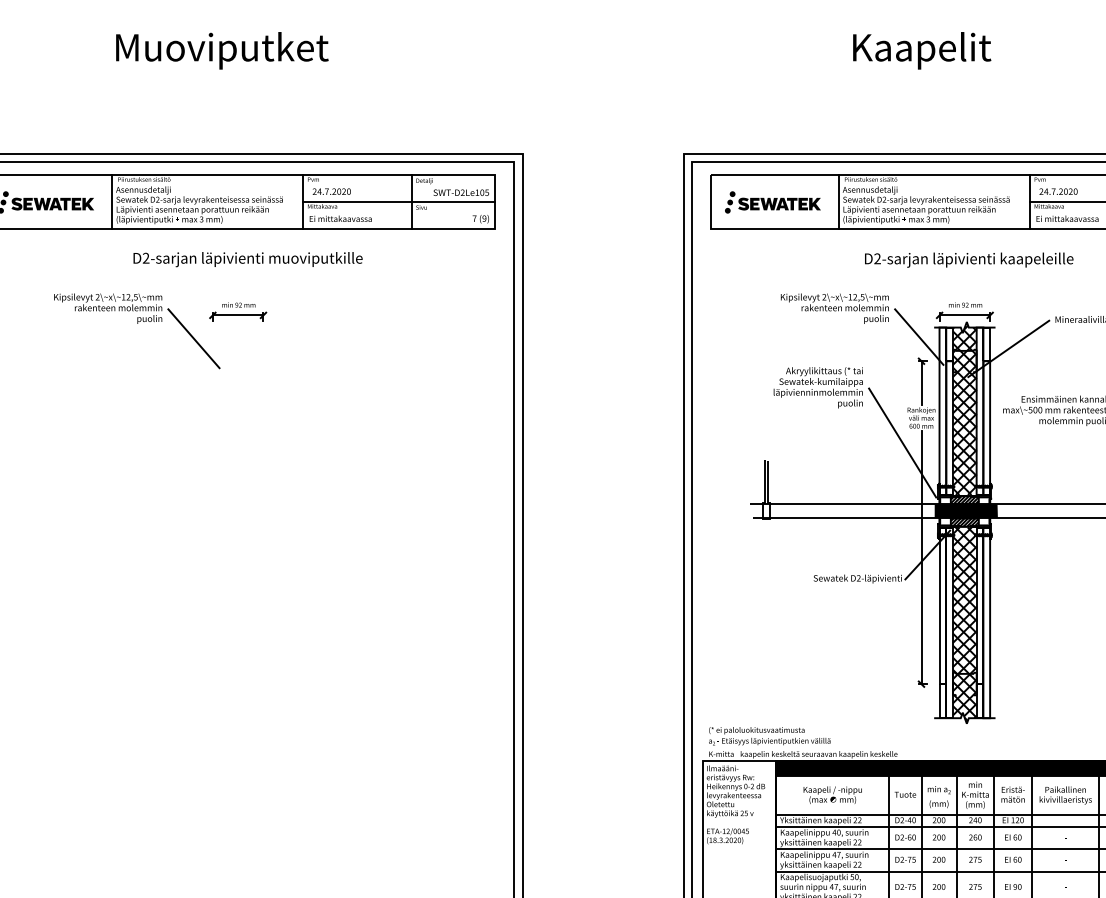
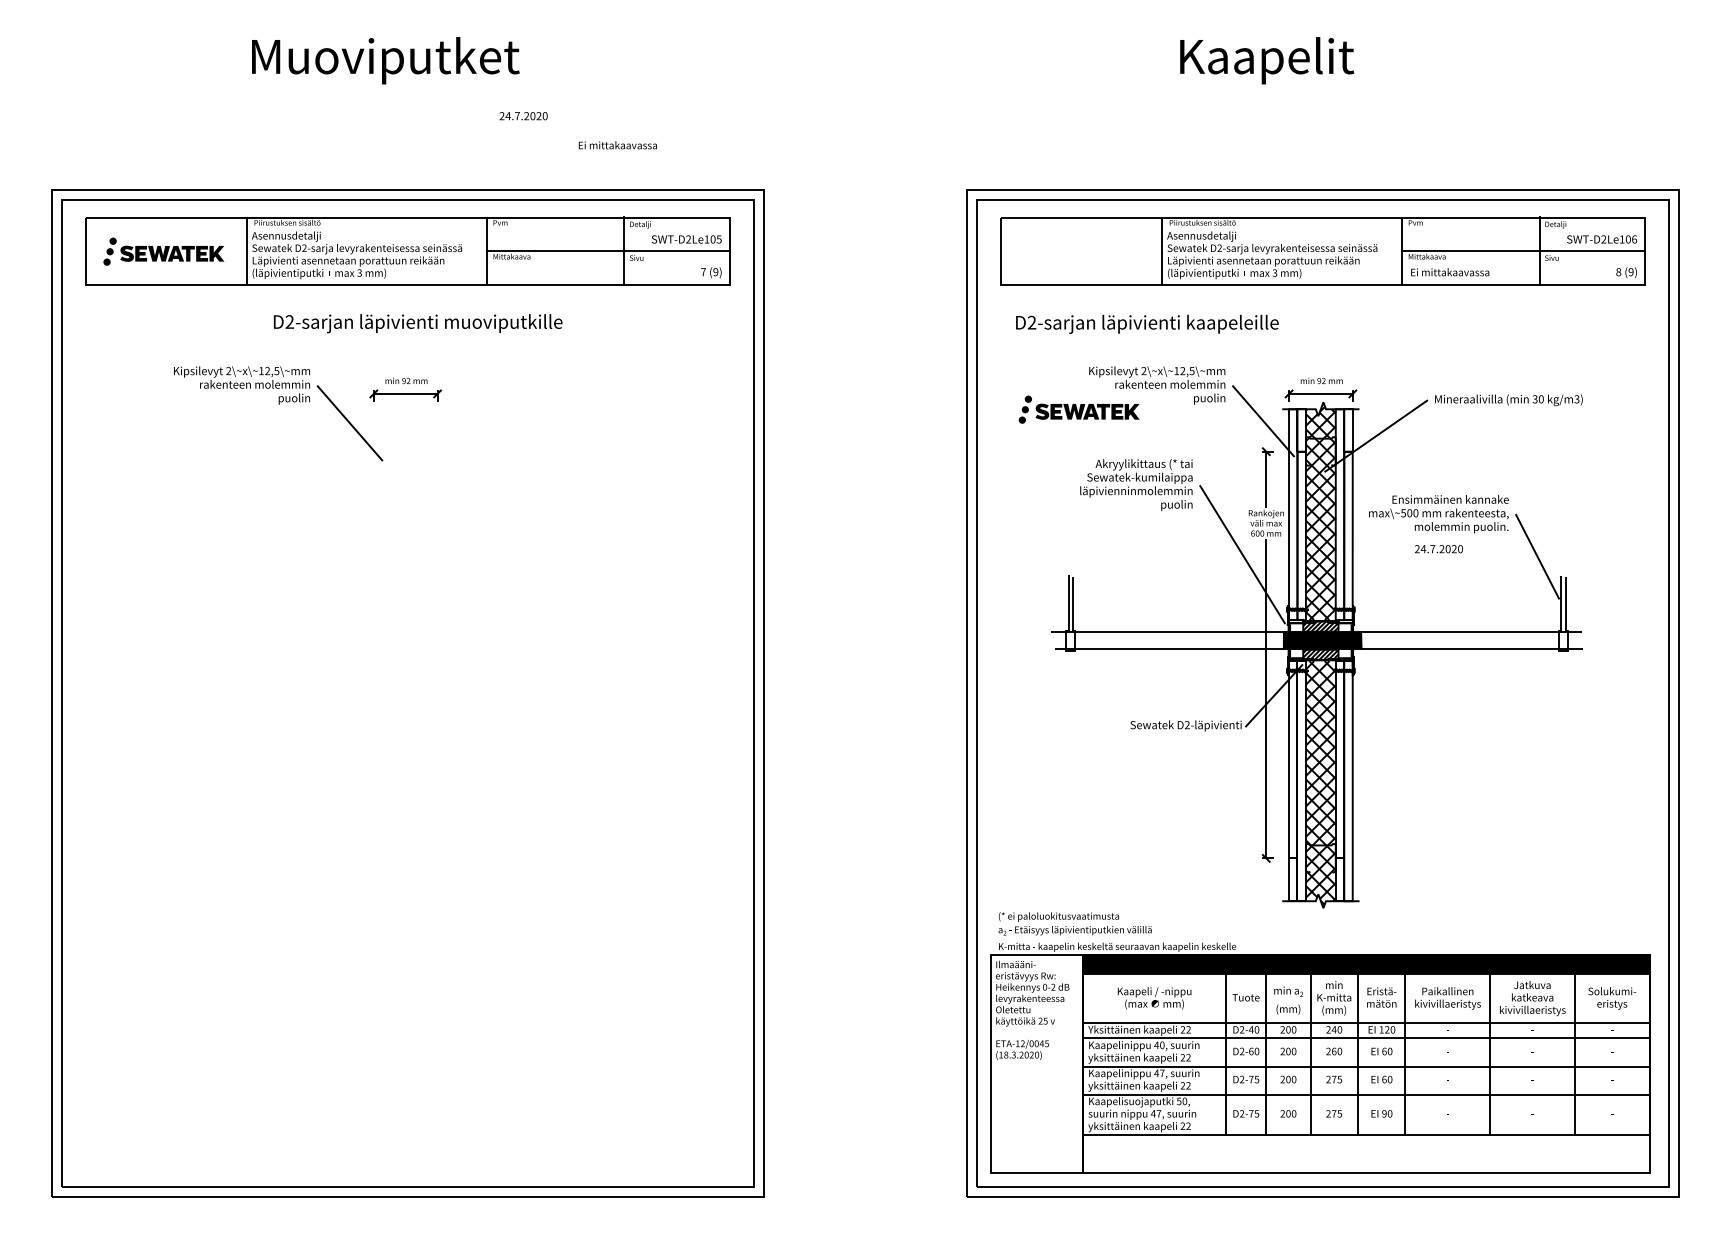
text: (331, 191) -> (523, 116), moved
text: (1058, 191) -> (1438, 549), moved
part: (772, 202) -> (1078, 409), moved
text: (340, 218) -> (617, 145), moved
text: (969, 259) -> (1147, 323), moved

